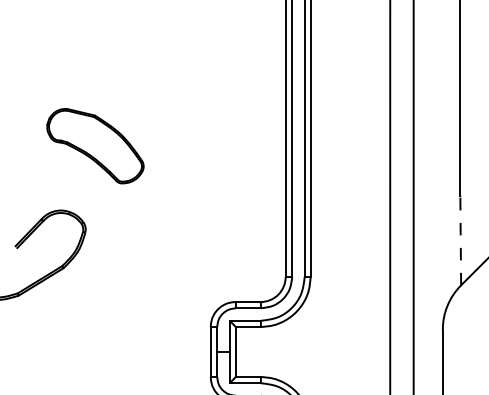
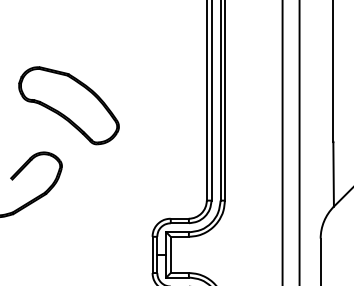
part: (94, 145) -> (68, 105), size x1.43
line: (460, 239) -> (333, 173), dashed -> solid

